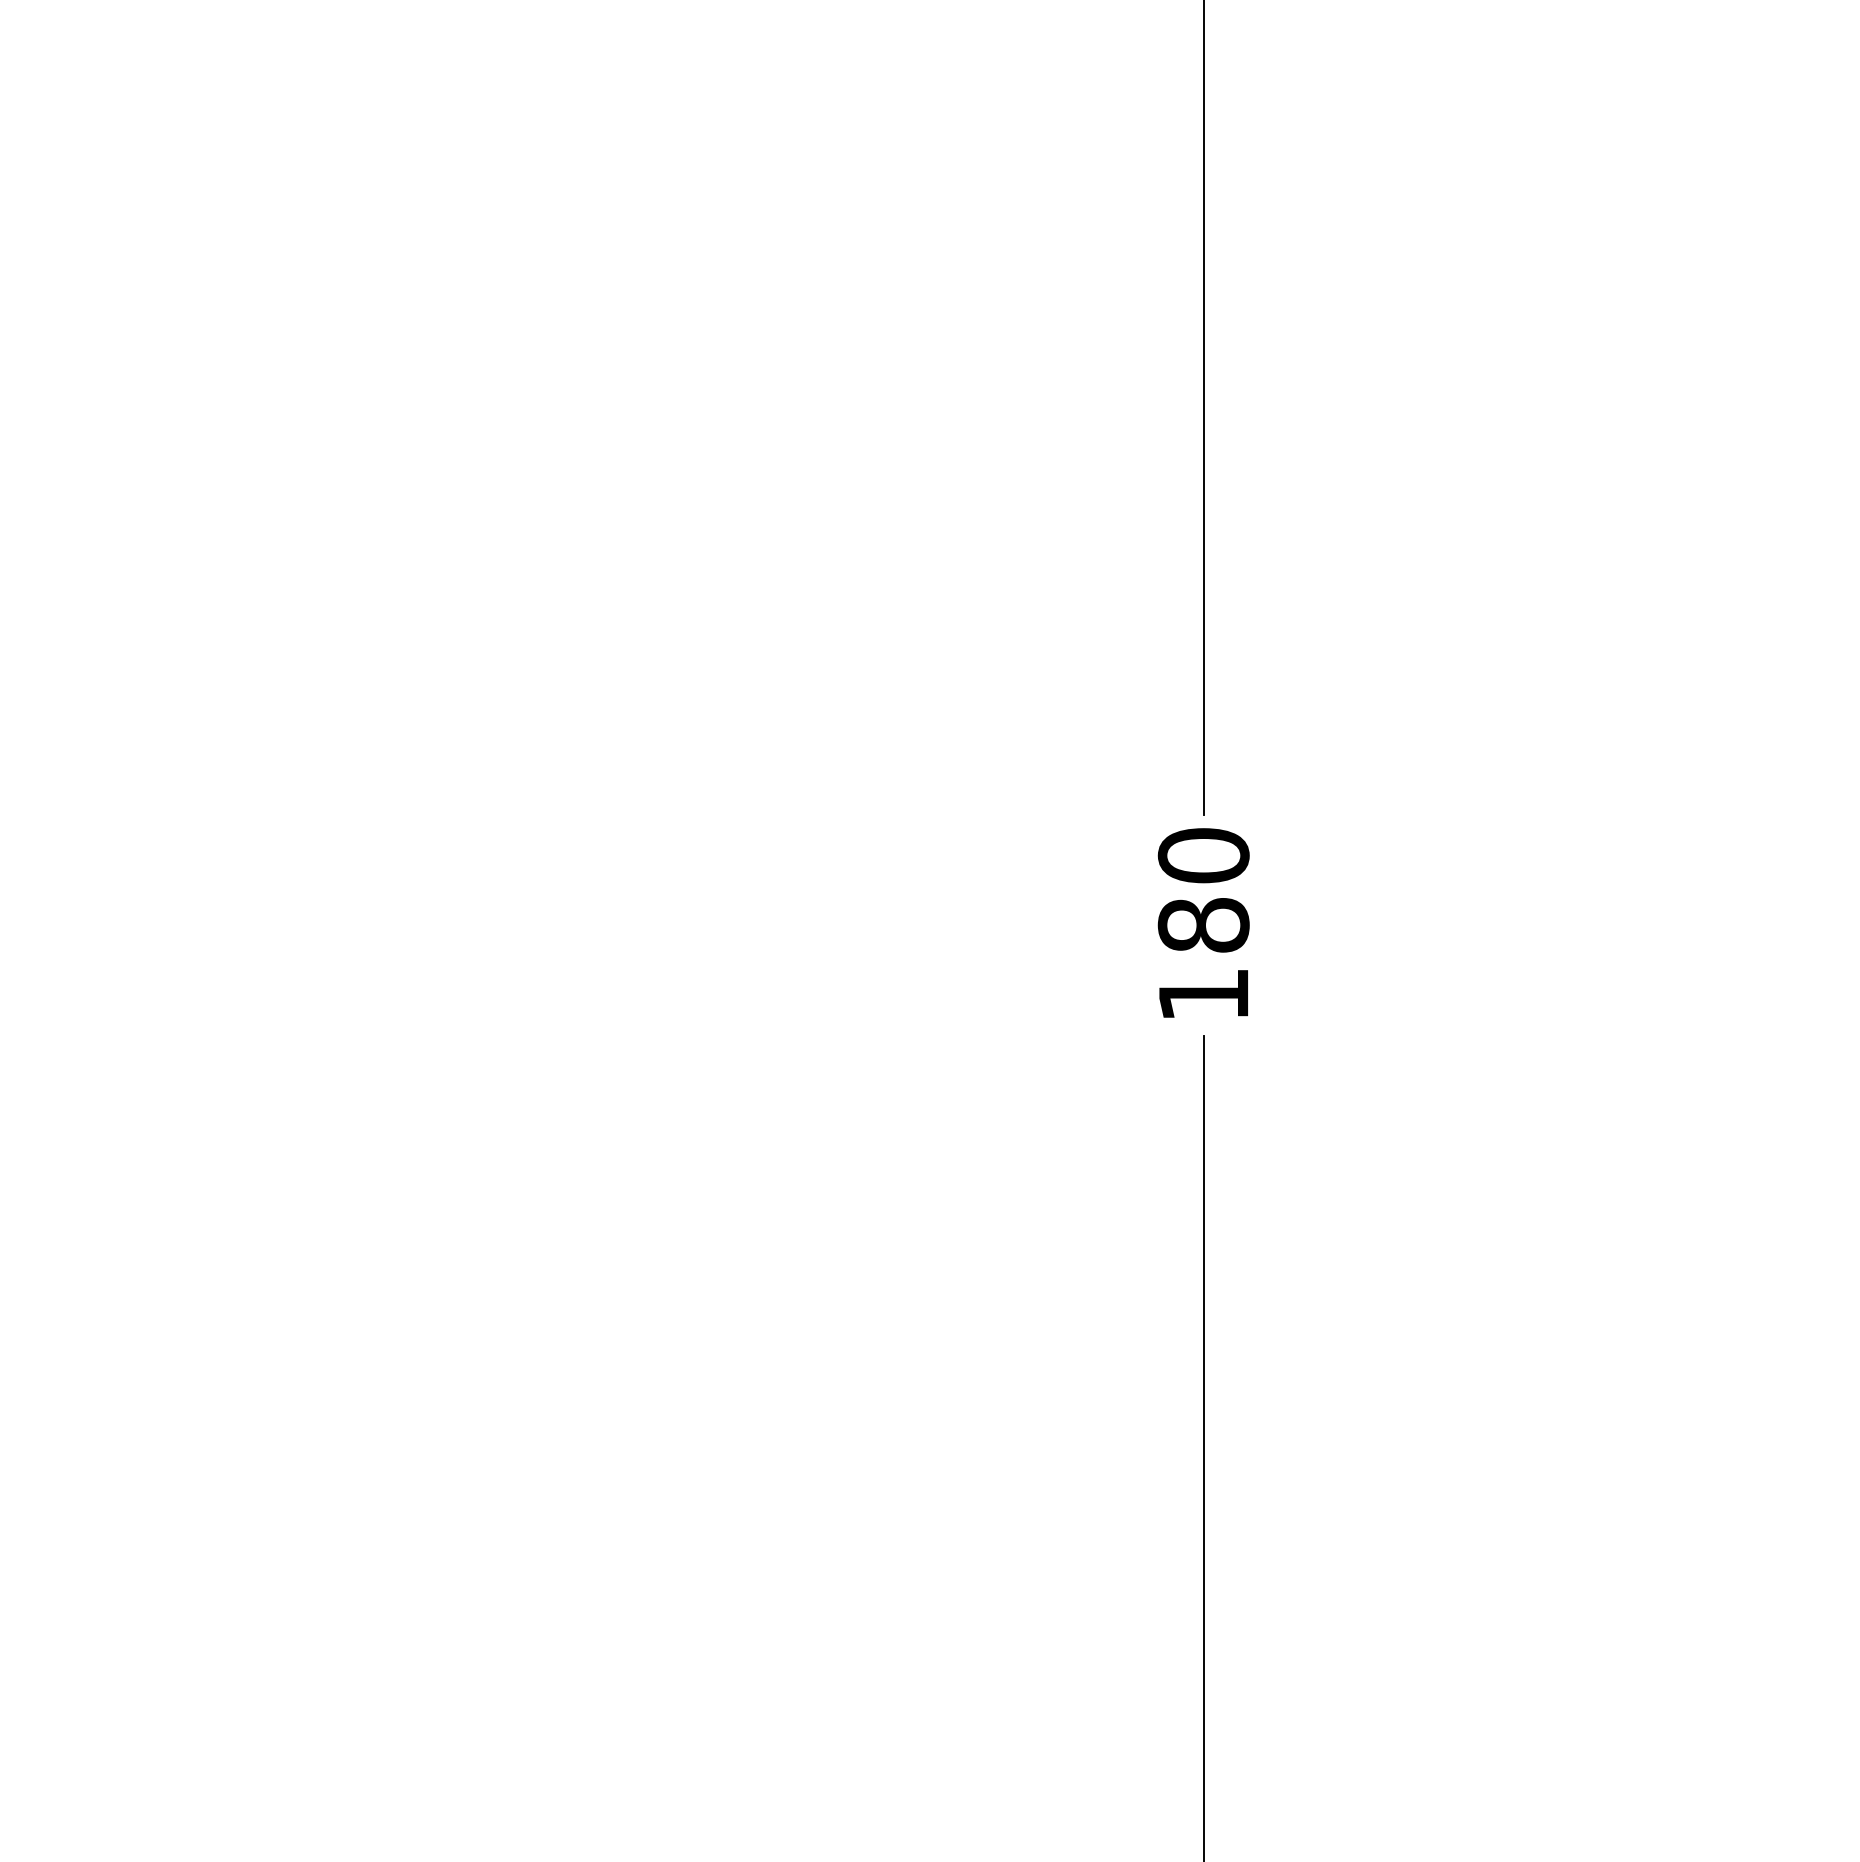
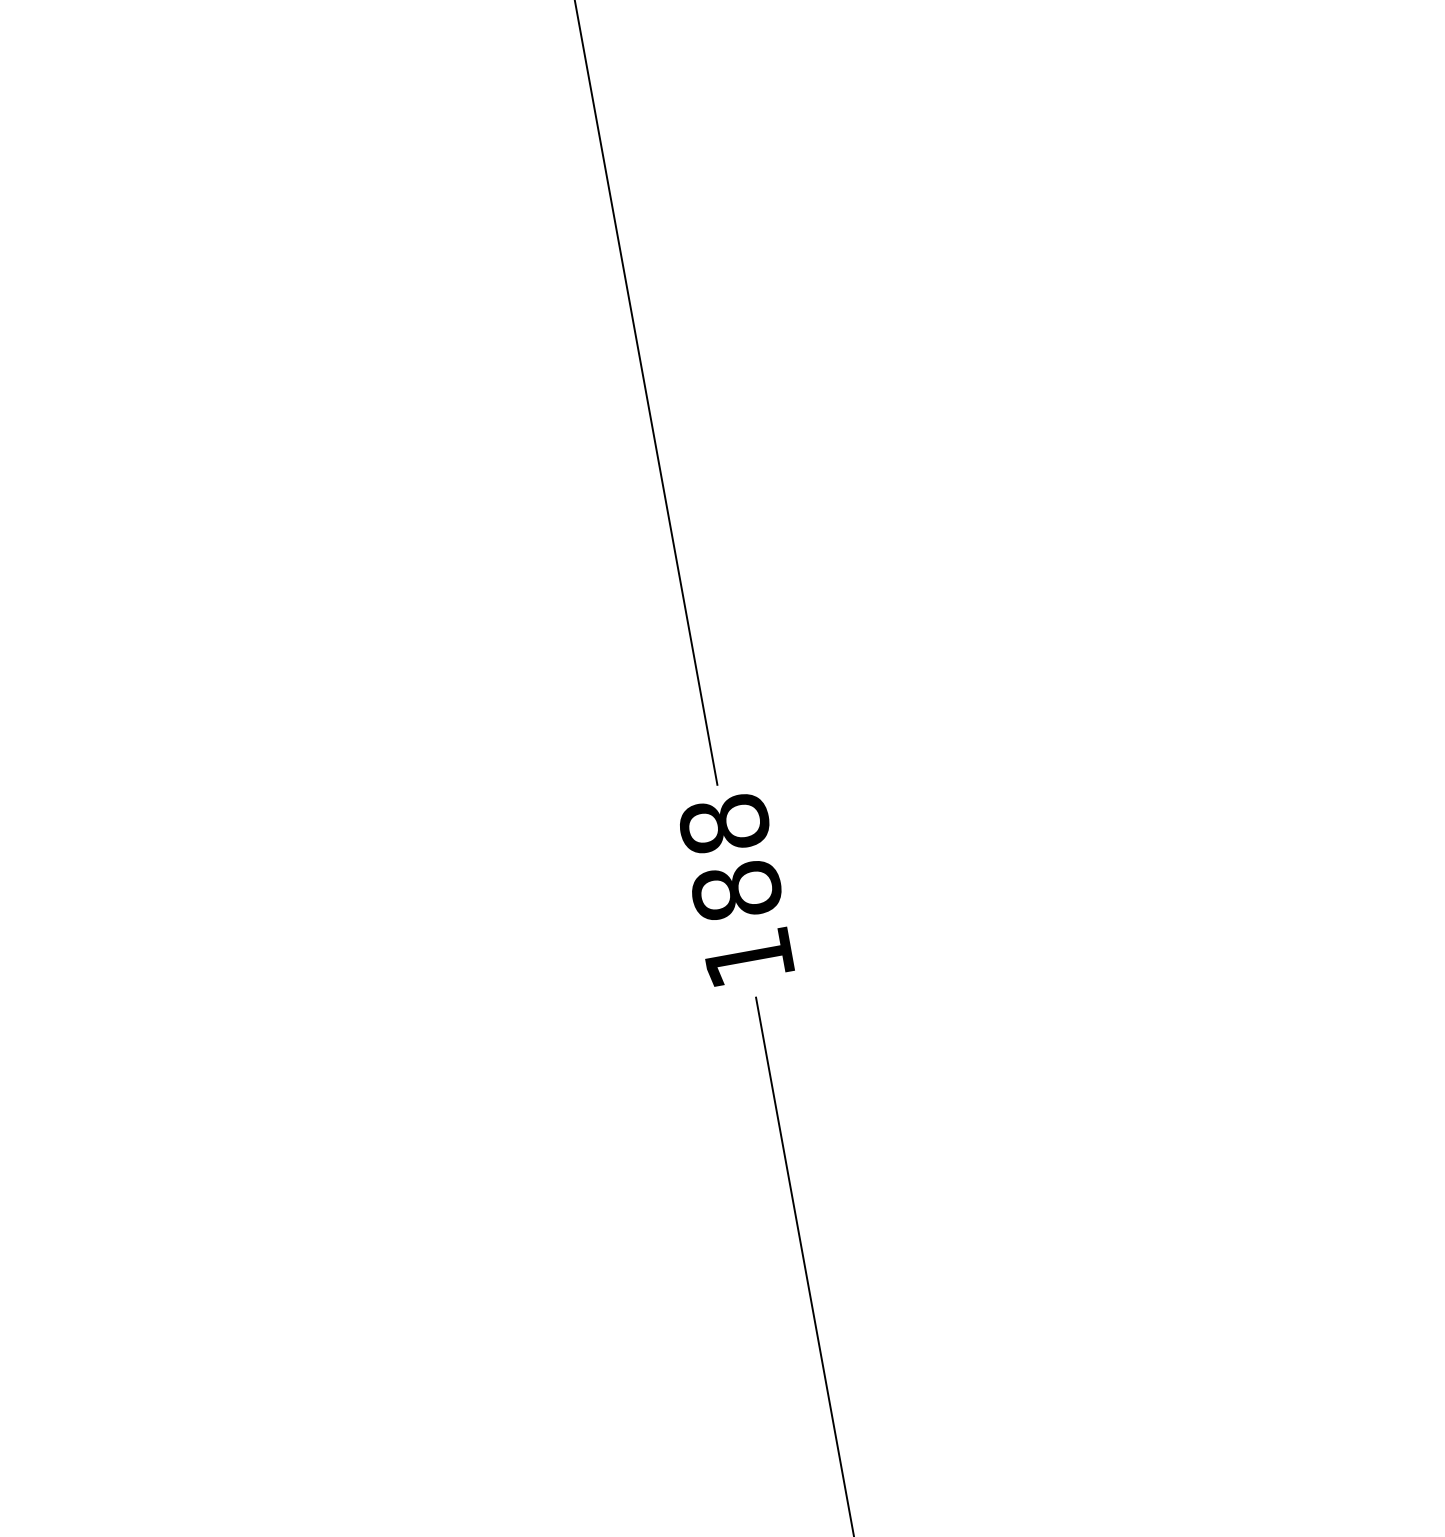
text: (1203, 855) -> (724, 824), 180 -> 188

